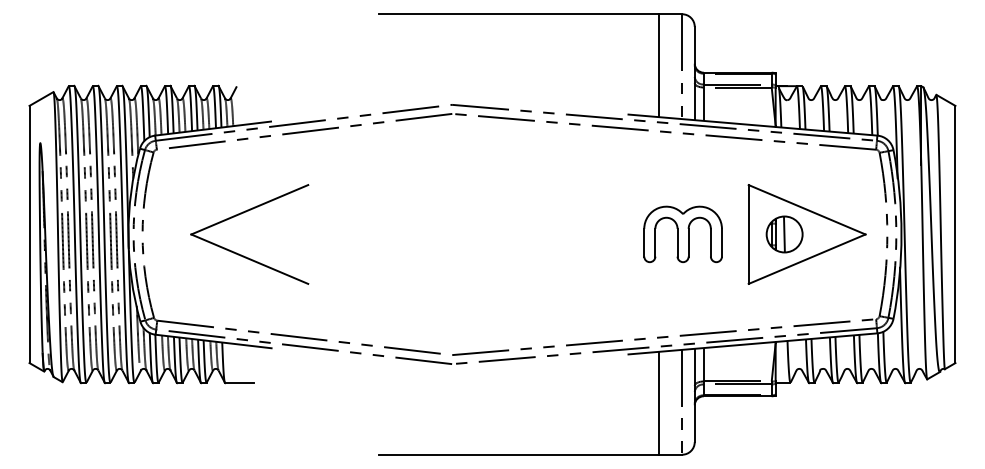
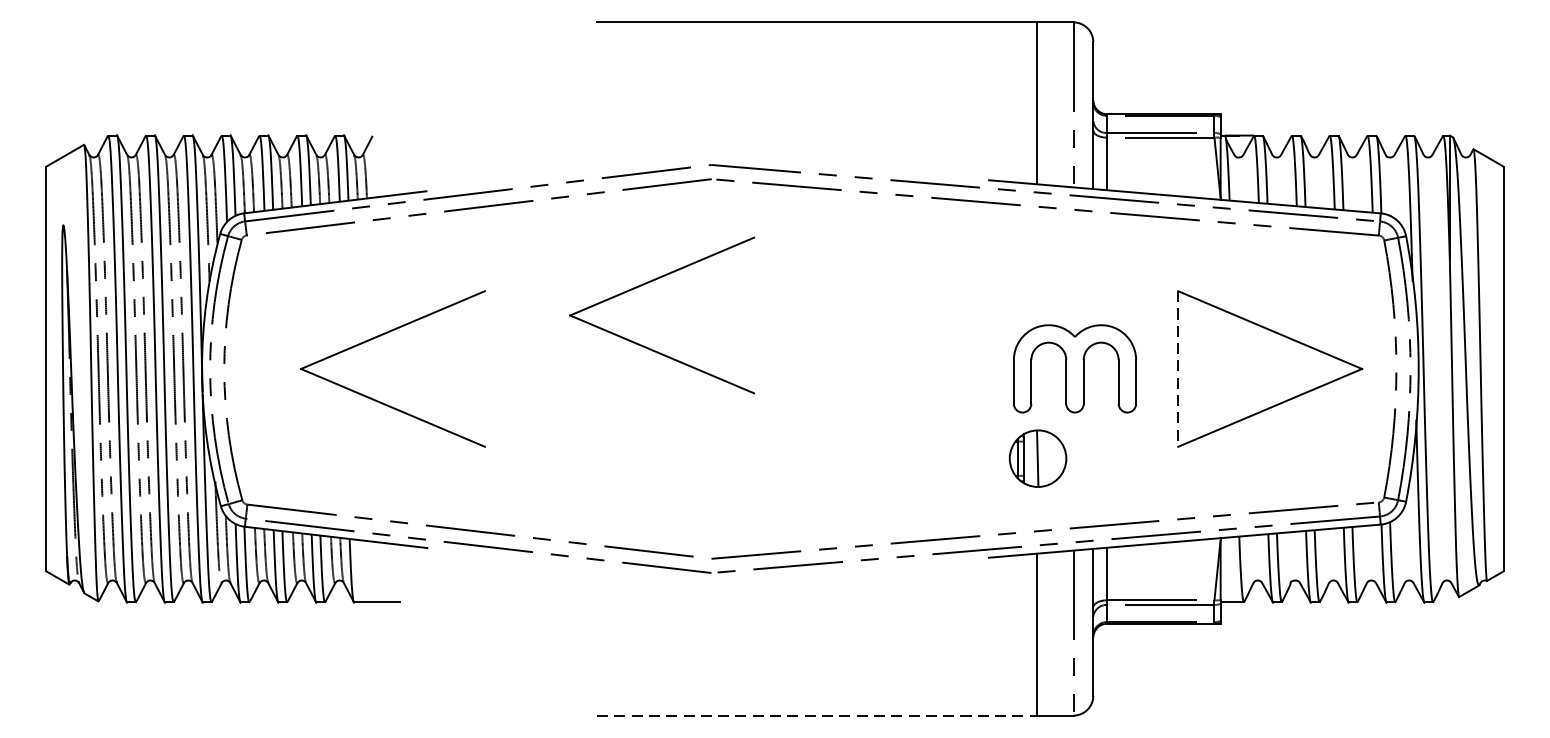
part: (410, 181) -> (645, 285), added
line: (748, 234) -> (1177, 369), solid -> dashed
part: (784, 234) -> (1037, 458), moved
line: (519, 454) -> (817, 715), solid -> dashed

